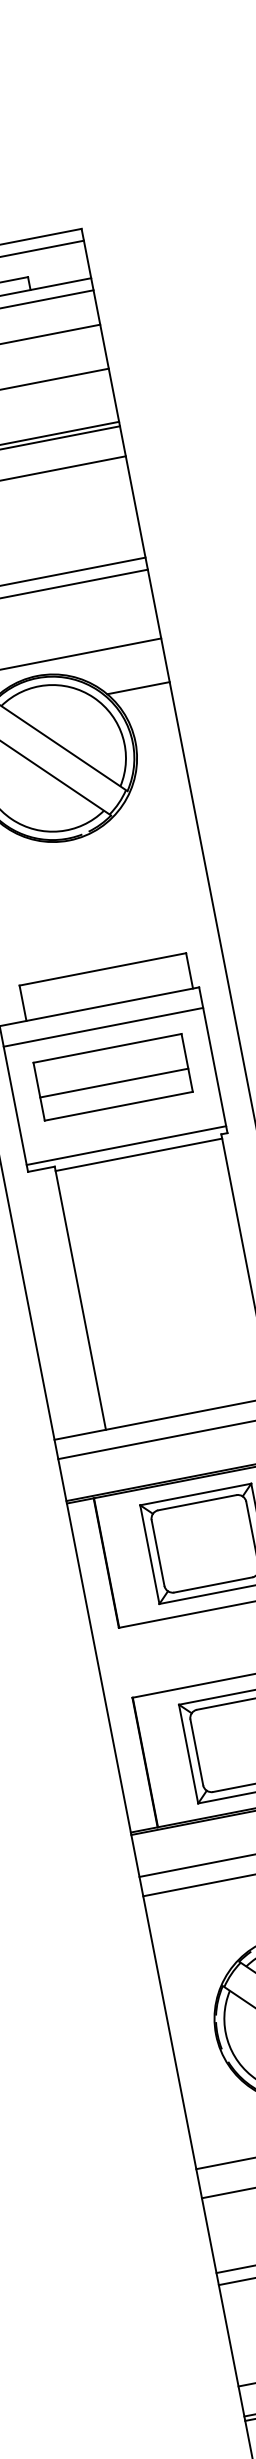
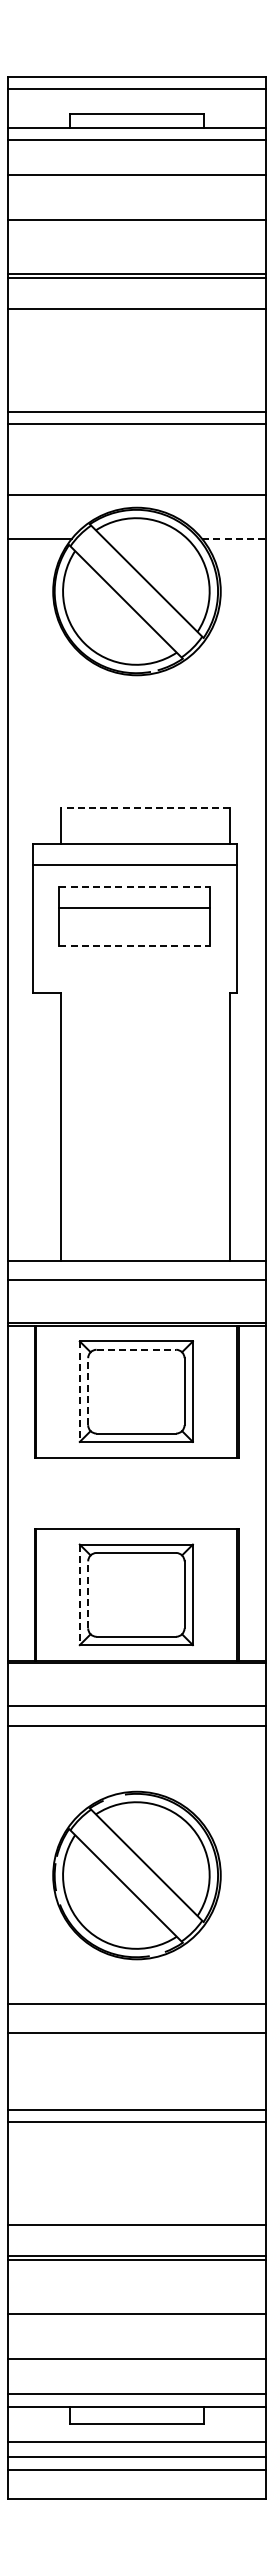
line: (138, 687) -> (234, 538), solid -> dashed
line: (103, 969) -> (145, 808), solid -> dashed
line: (108, 1048) -> (135, 886), solid -> dashed
line: (114, 1083) -> (134, 908), moved
line: (119, 1106) -> (135, 945), solid -> dashed
line: (126, 1145) -> (134, 985), removed
line: (139, 1155) -> (145, 997), removed
line: (197, 1502) -> (136, 1349), solid -> dashed
line: (158, 1552) -> (88, 1391), solid -> dashed
line: (149, 1555) -> (79, 1392), solid -> dashed
line: (197, 1752) -> (88, 1594), solid -> dashed
line: (188, 1754) -> (79, 1595), solid -> dashed

